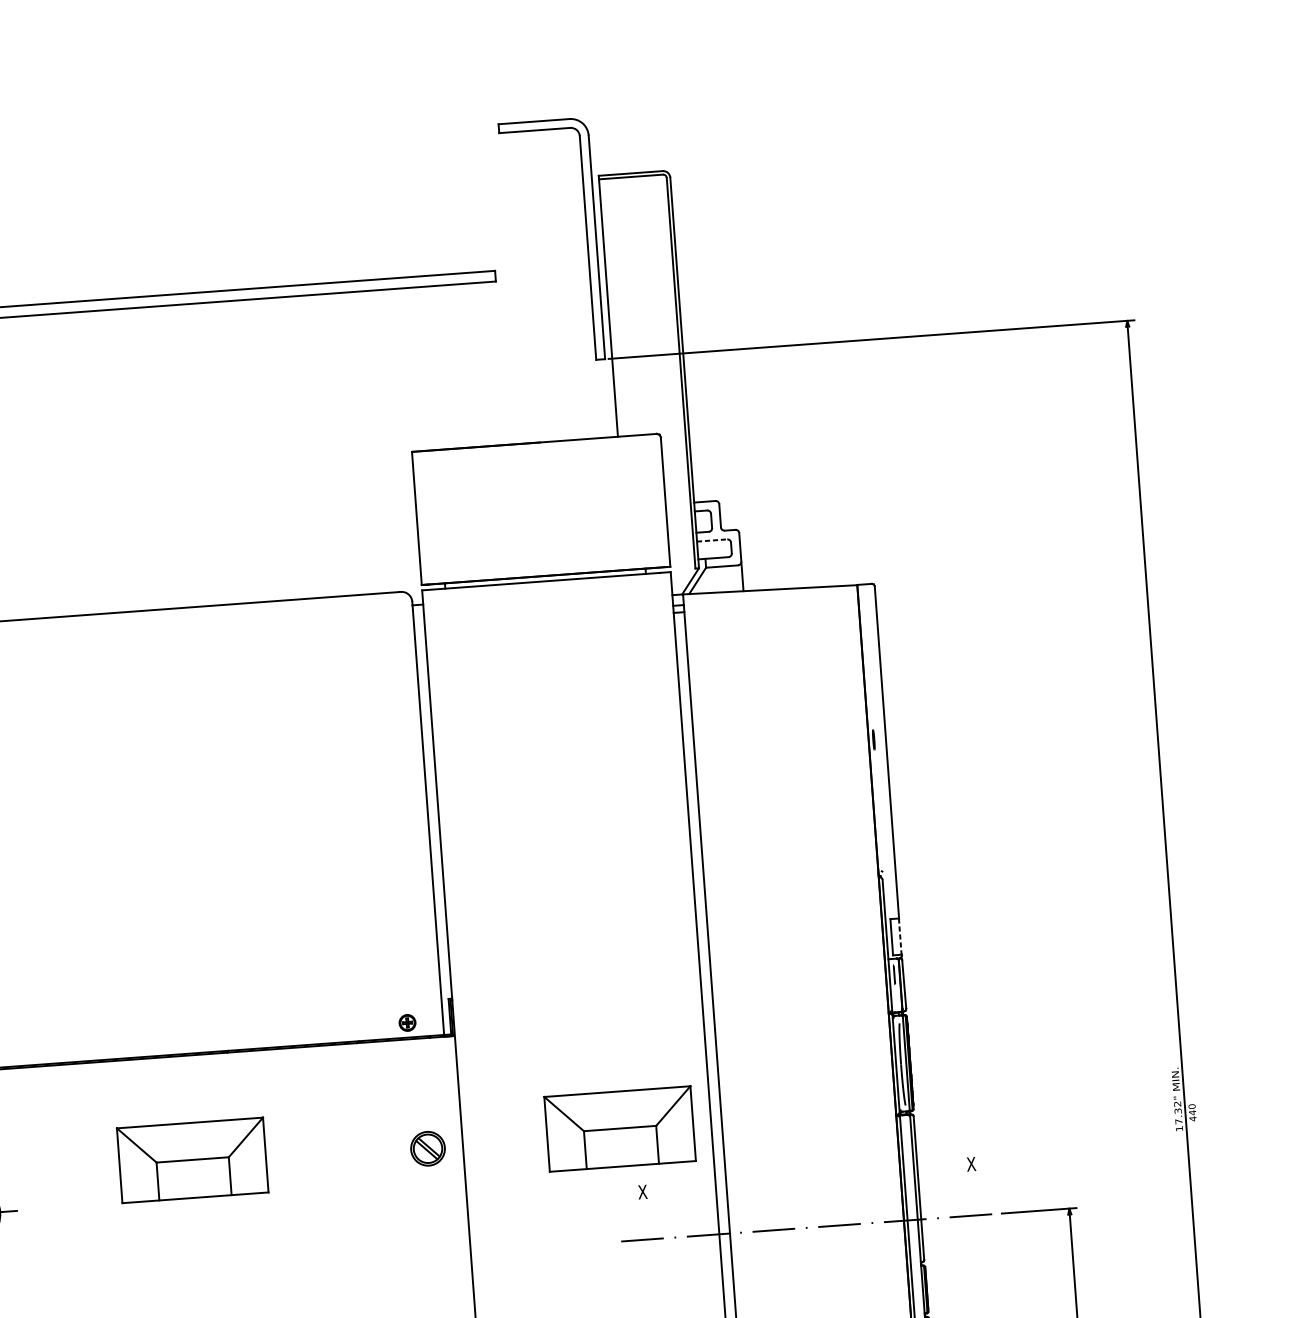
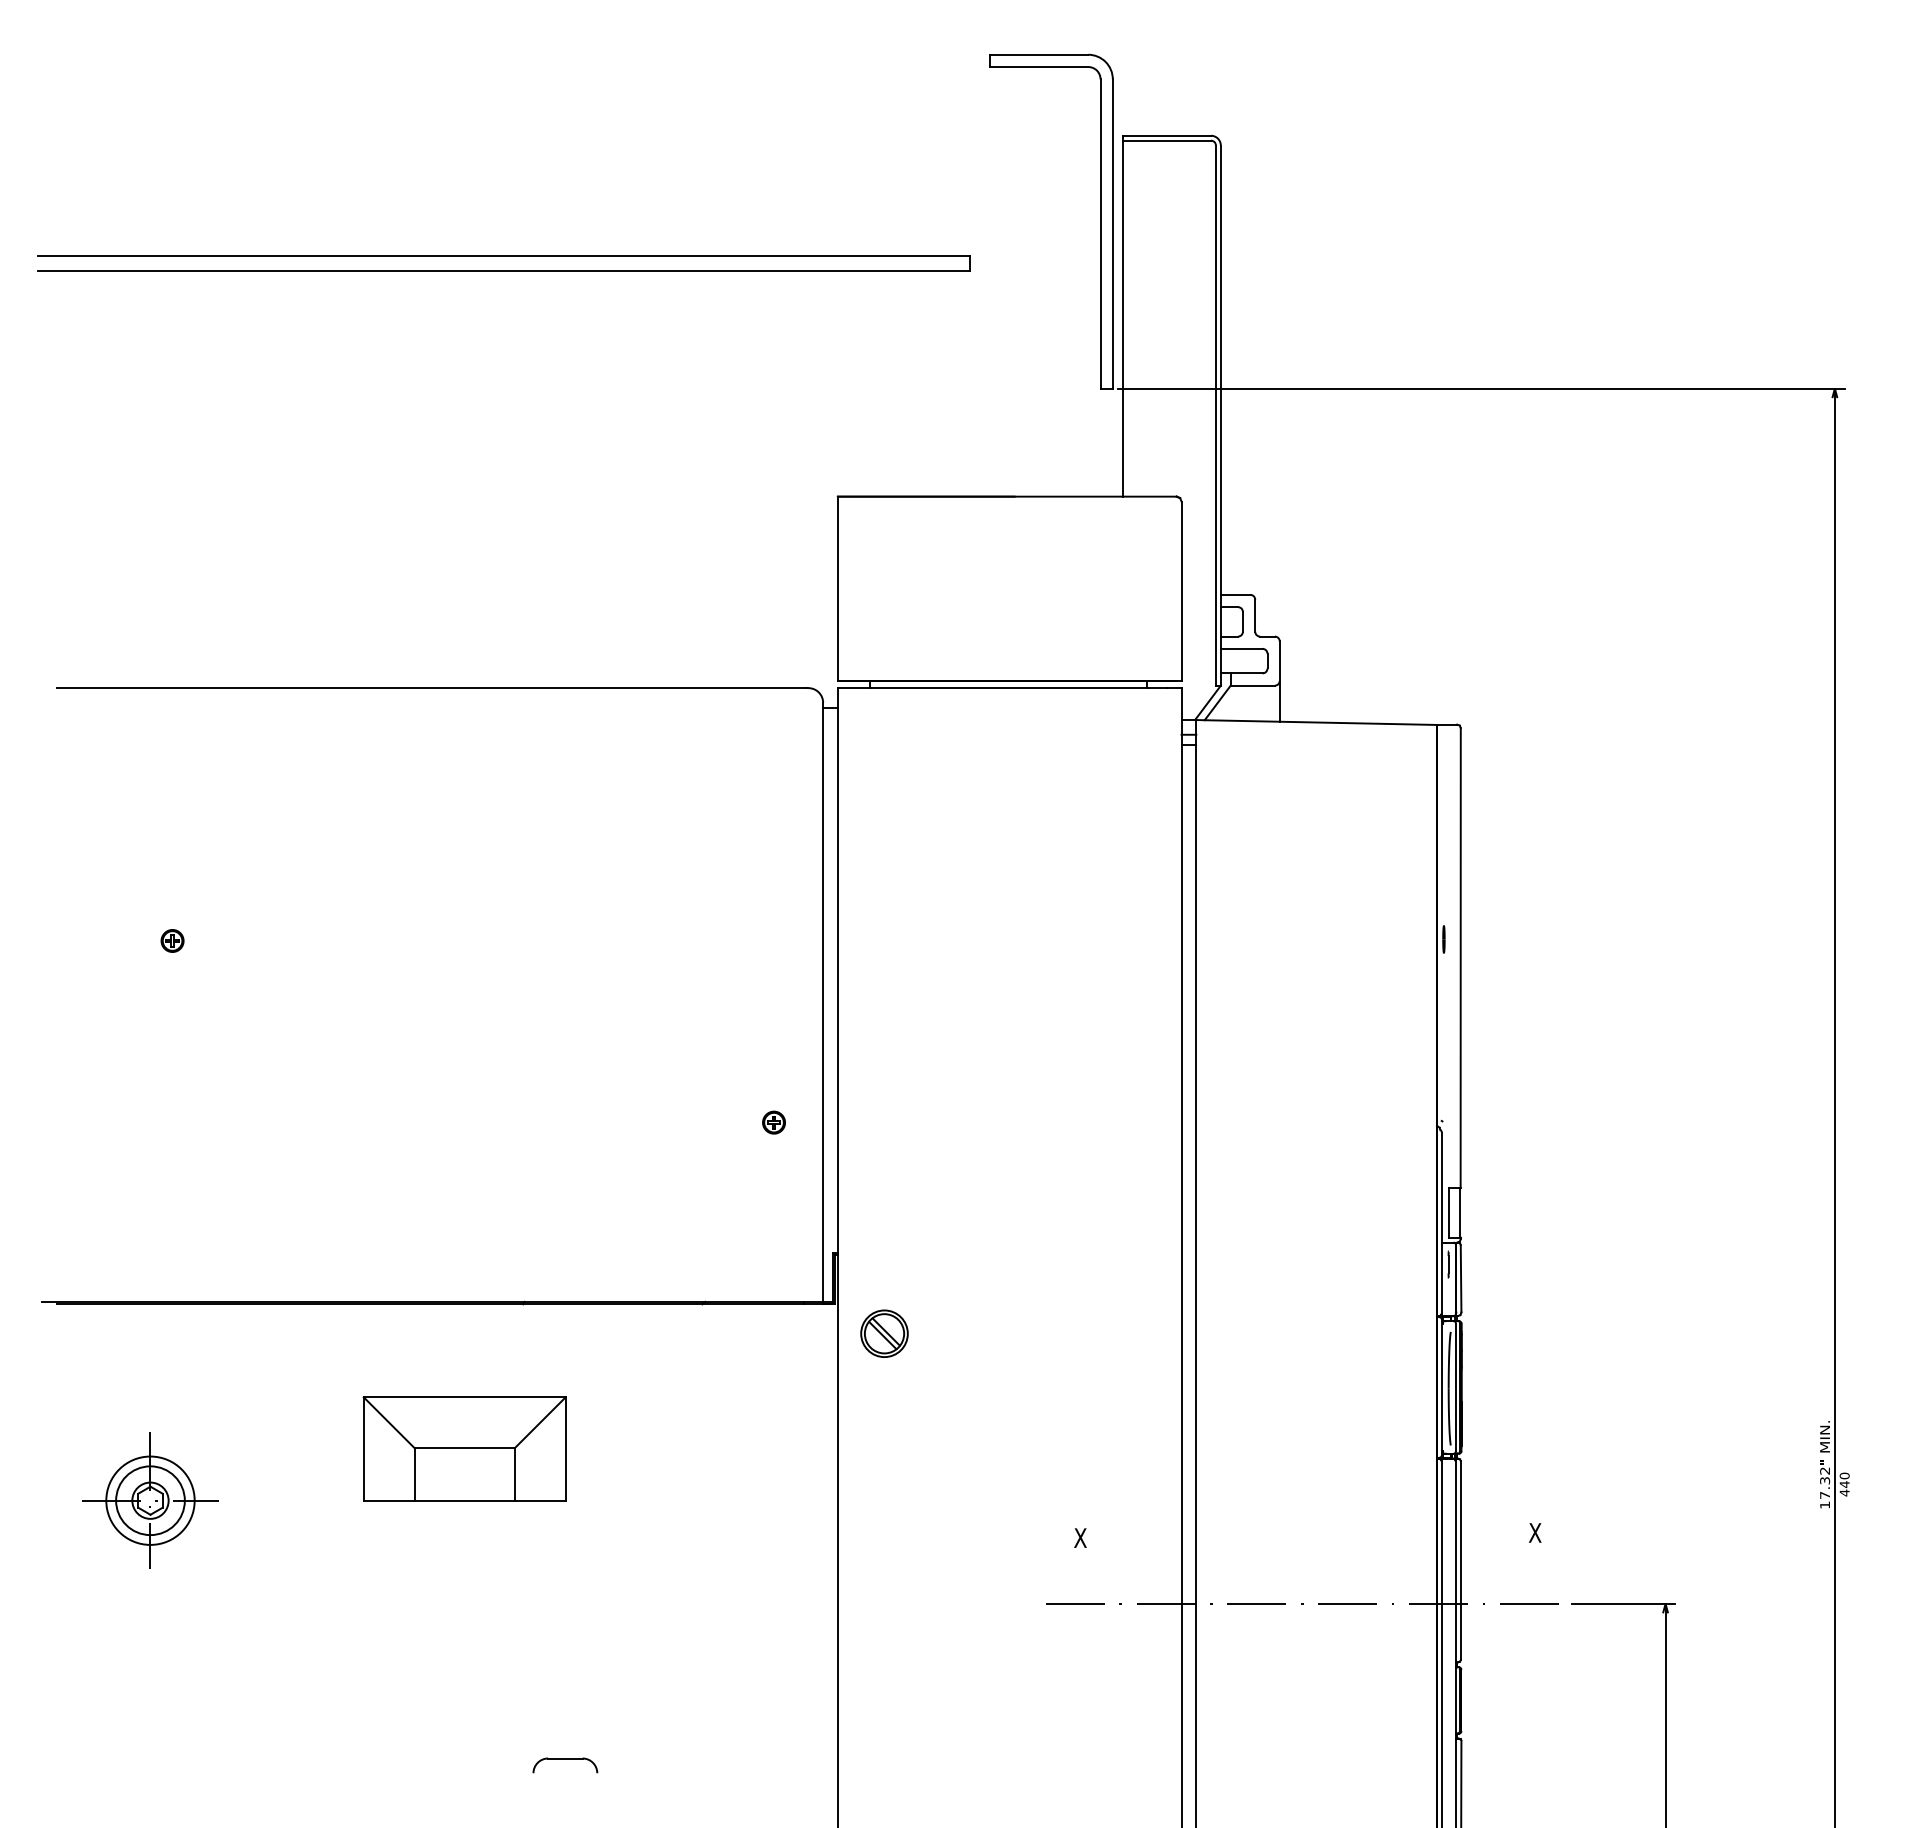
line: (711, 540) -> (1241, 648), dashed -> solid
line: (900, 937) -> (1460, 1213), dashed -> solid
part: (407, 1022) -> (773, 1122), moved
part: (619, 1128) -> (1055, 1448), removed
part: (428, 1148) -> (884, 1333), moved

